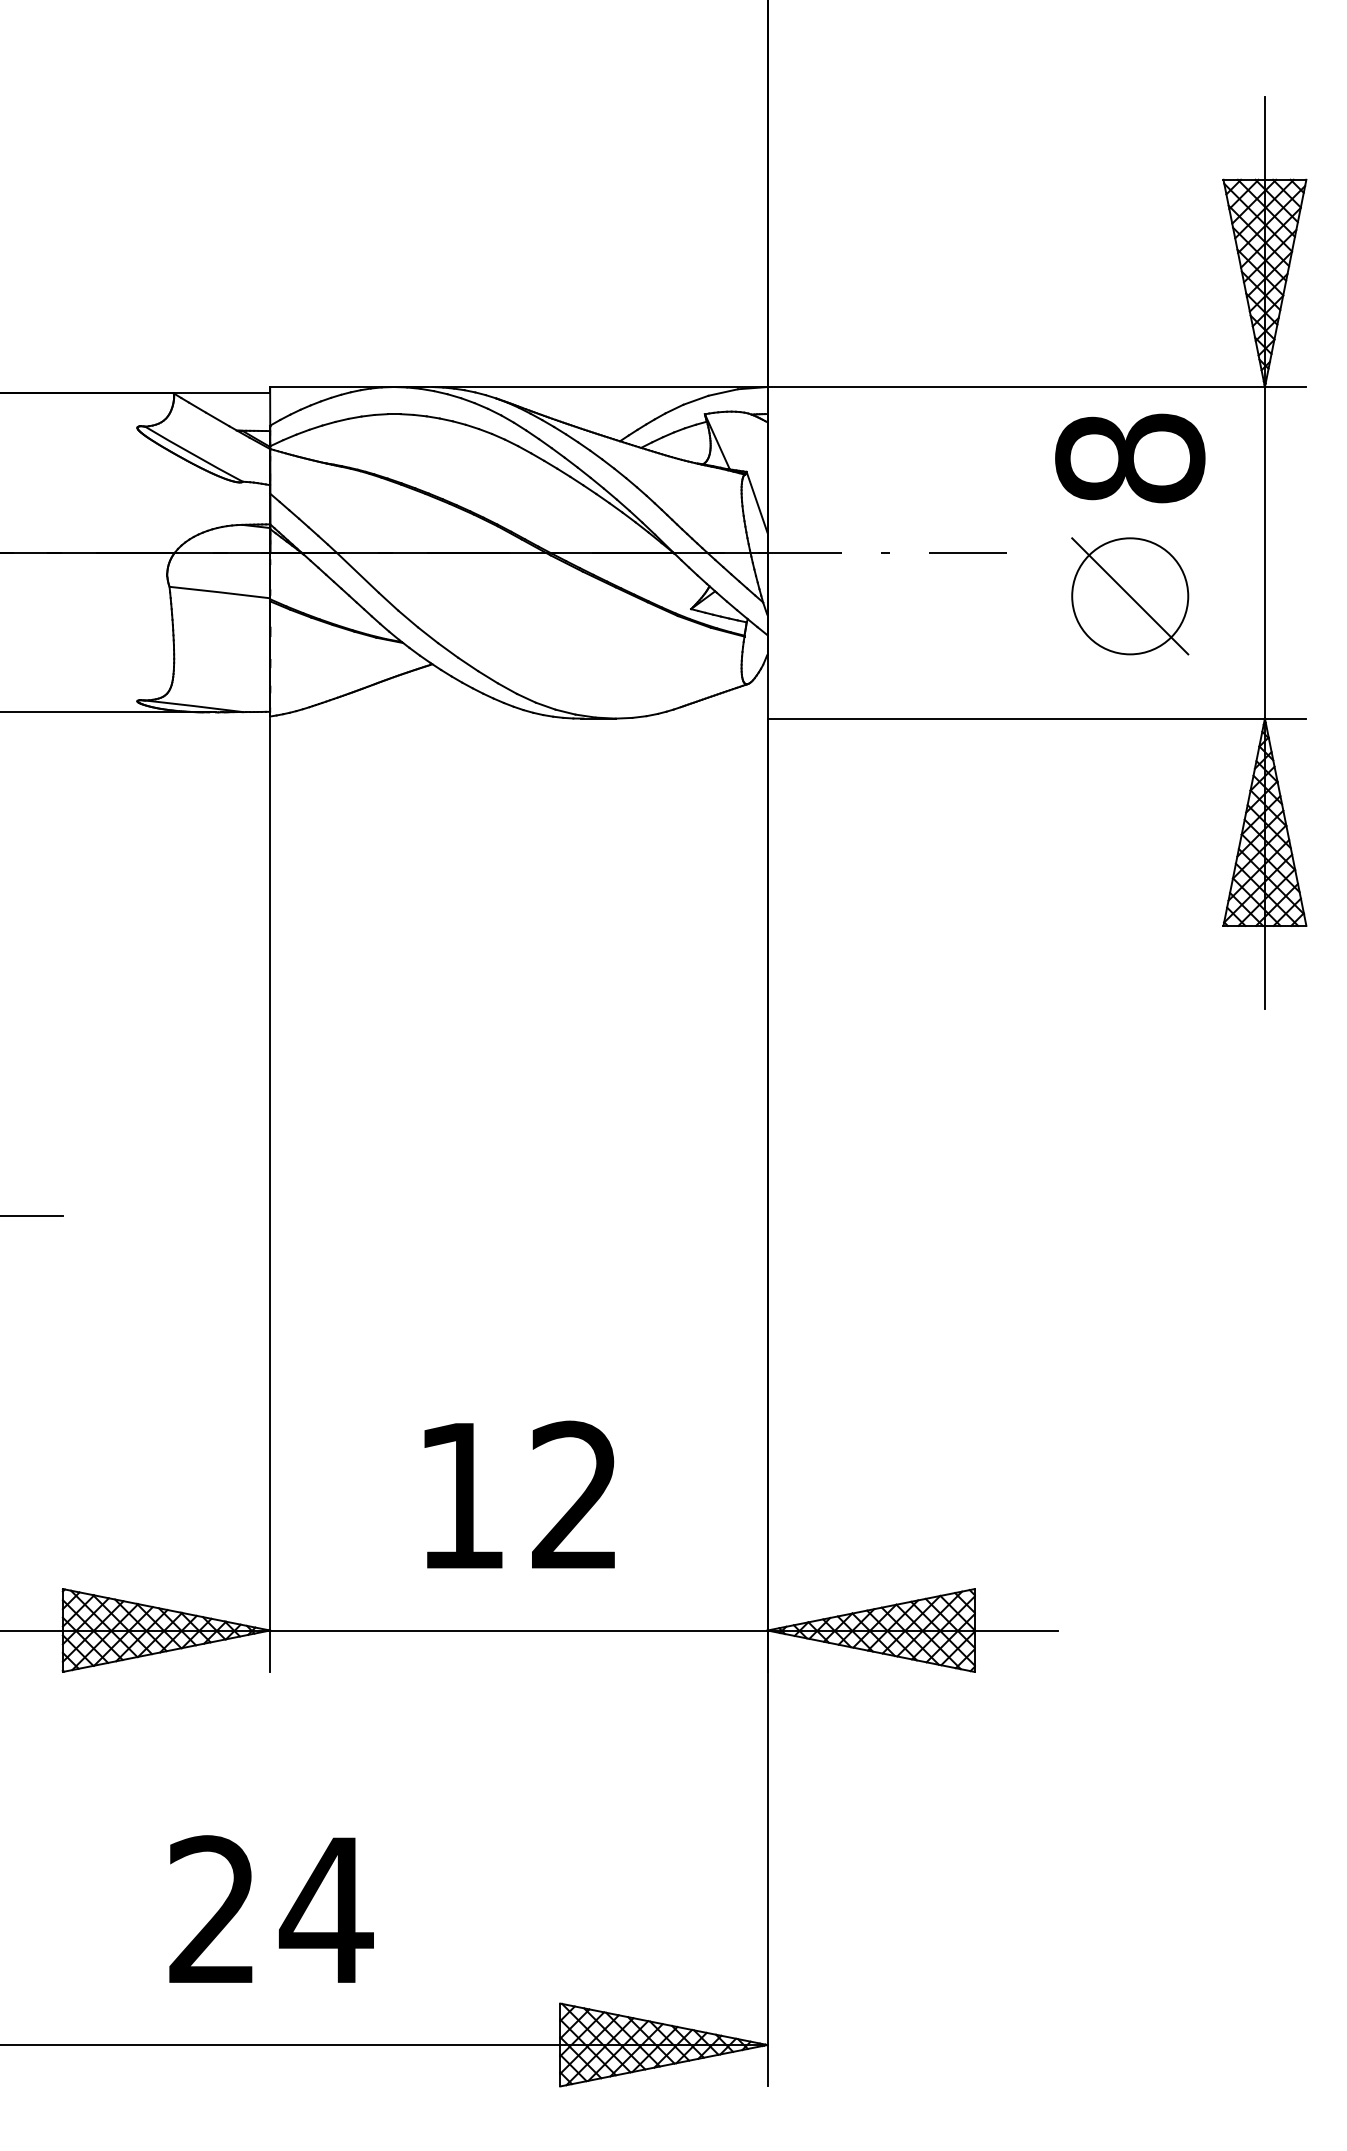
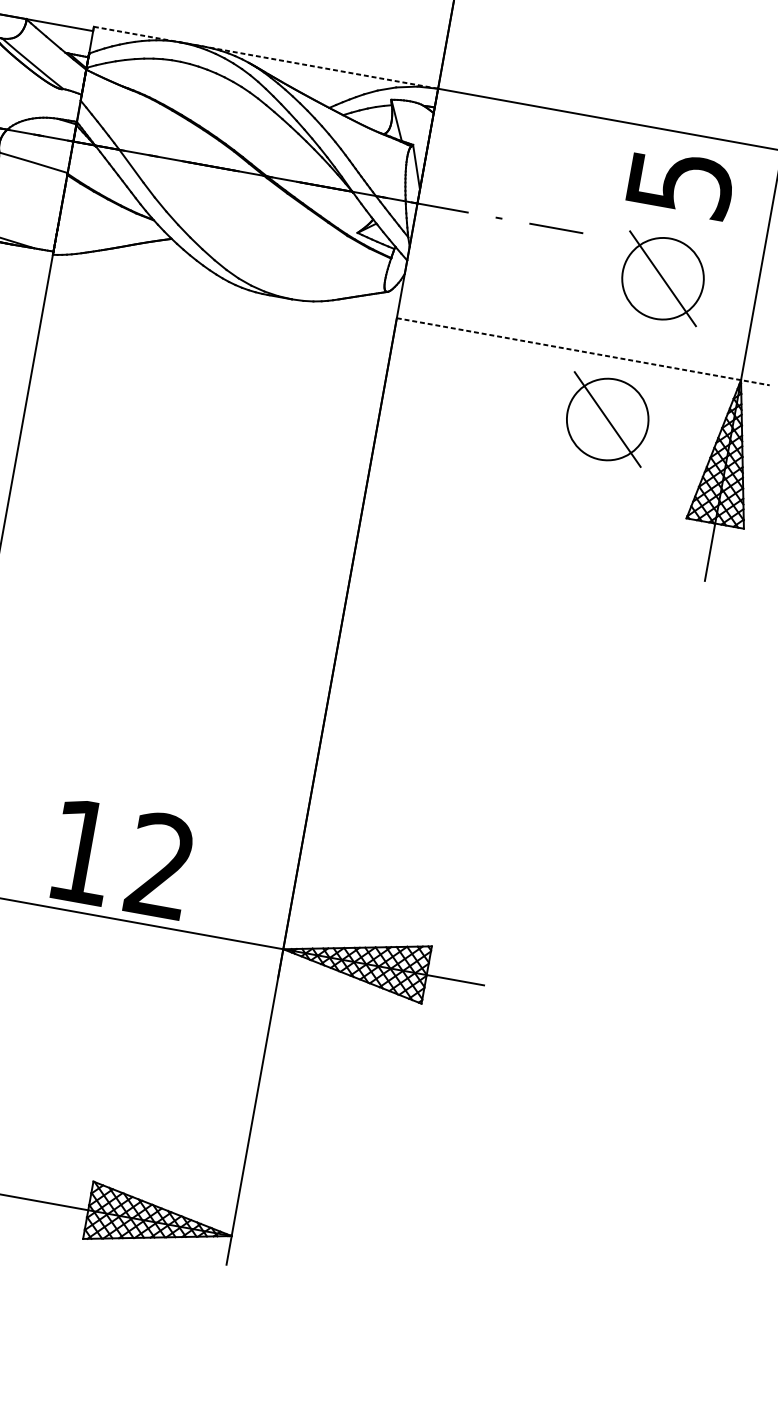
line: (518, 387) -> (265, 58), solid -> dashed
text: (1130, 458) -> (680, 183), 8 -> 5
line: (1037, 718) -> (583, 351), solid -> dashed
part: (1088, 807) -> (607, 419), added
text: (519, 1494) -> (122, 858), moved

